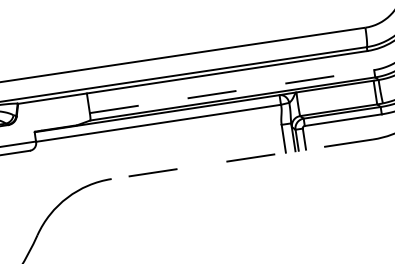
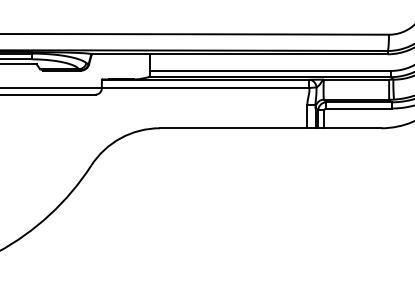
line: (231, 91) -> (270, 70), dashed -> solid
line: (242, 159) -> (270, 128), dashed -> solid

